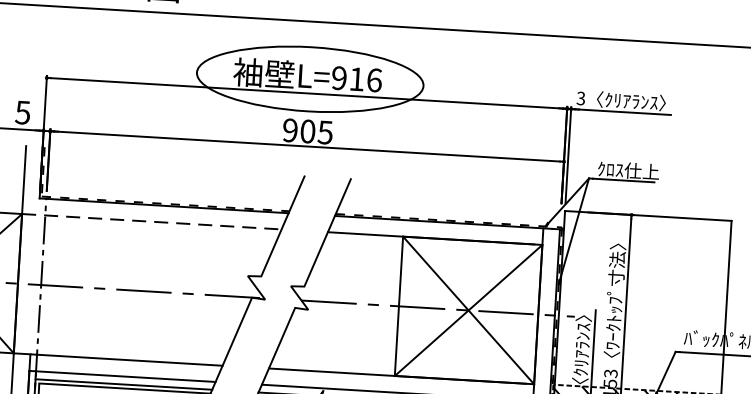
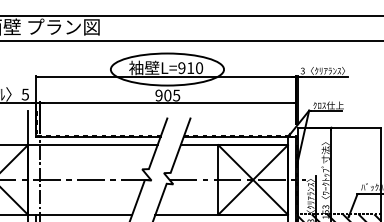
text: (374, 79) -> (199, 67), L=916 -> L=910
line: (151, 222) -> (92, 145), dashed -> solid

